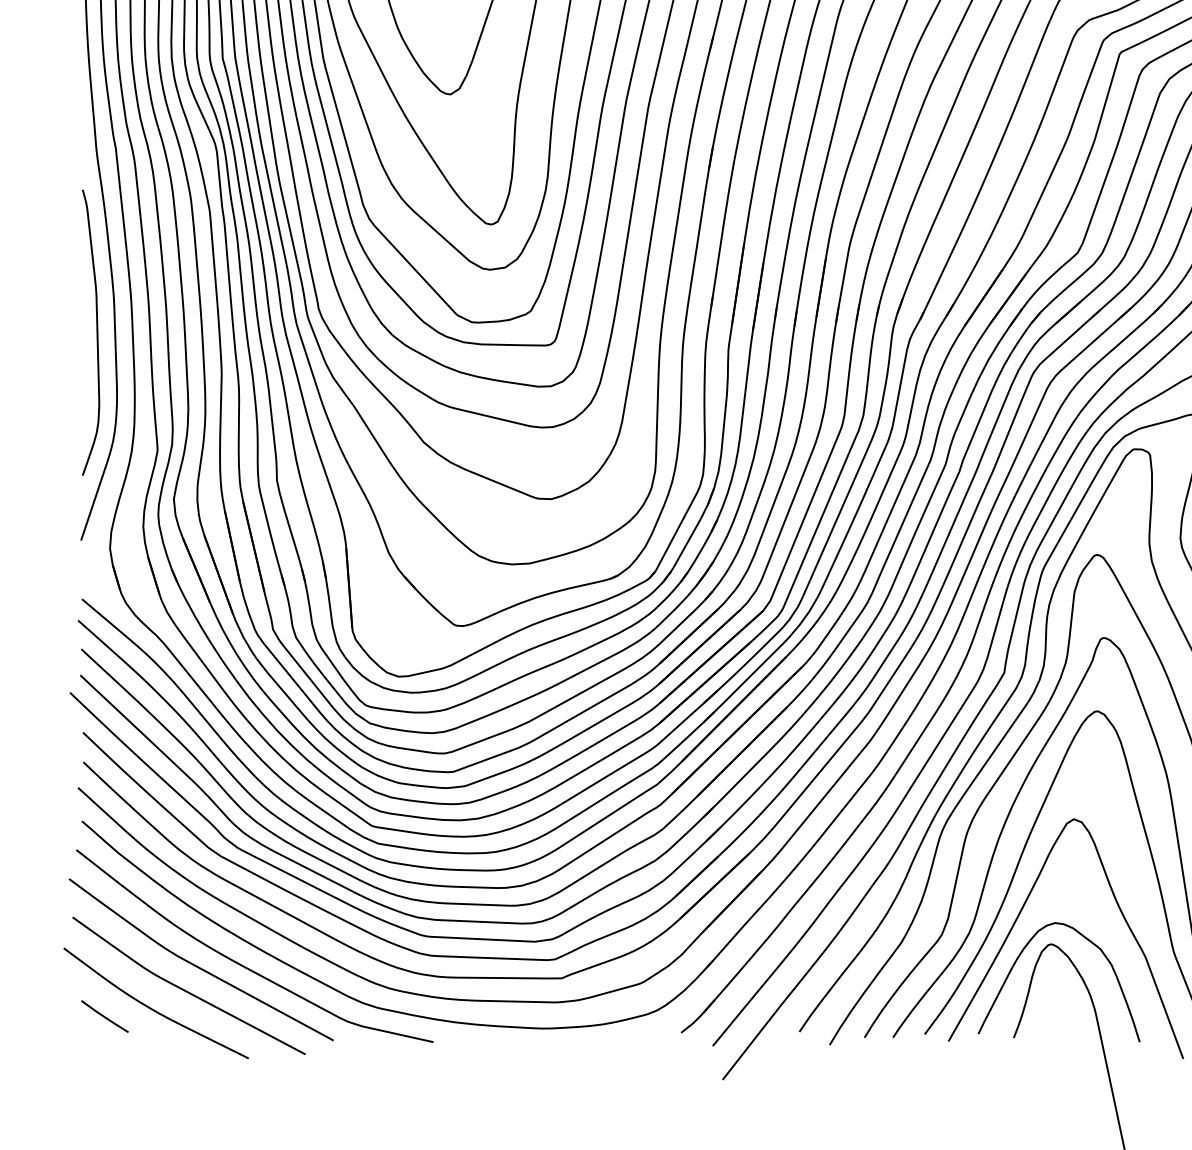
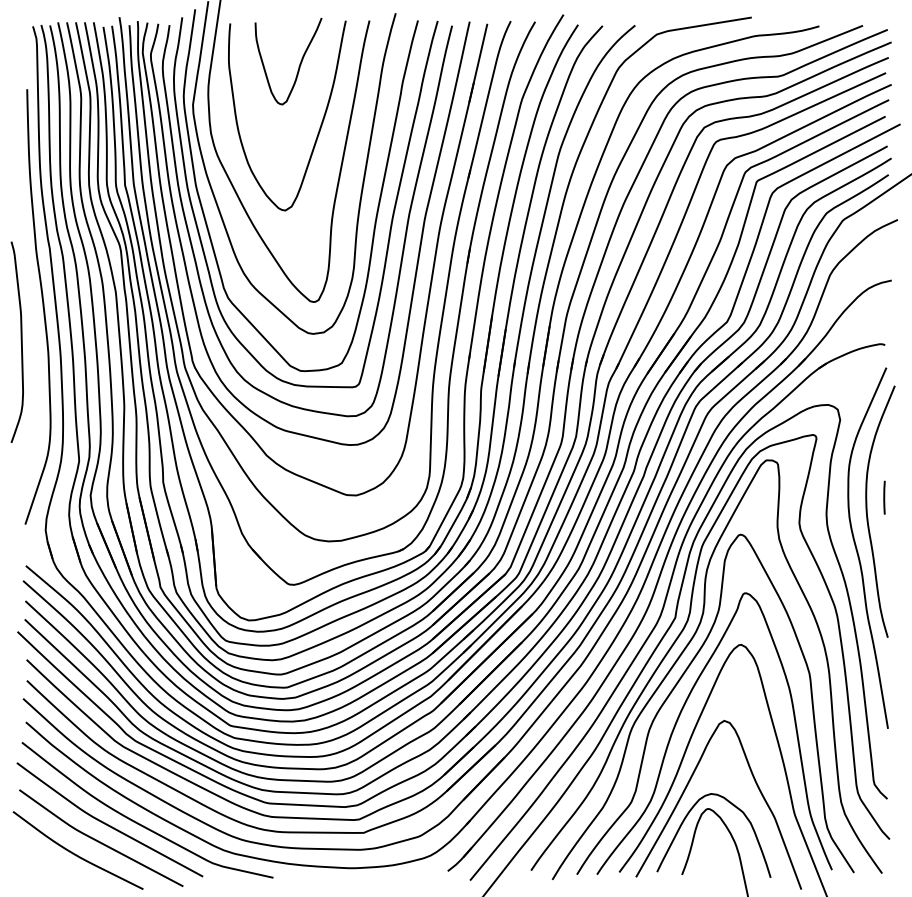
curve: (95, 331) -> (20, 341), moved
line: (104, 1016) -> (41, 859), removed

